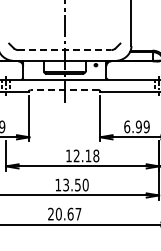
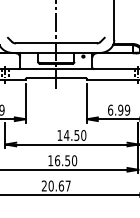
line: (64, 50) -> (56, 43), dashed -> solid
line: (64, 90) -> (56, 78), dashed -> solid
text: (86, 155) -> (75, 135), 12.18 -> 14.50
text: (66, 184) -> (57, 160), 13.50 -> 16.50

